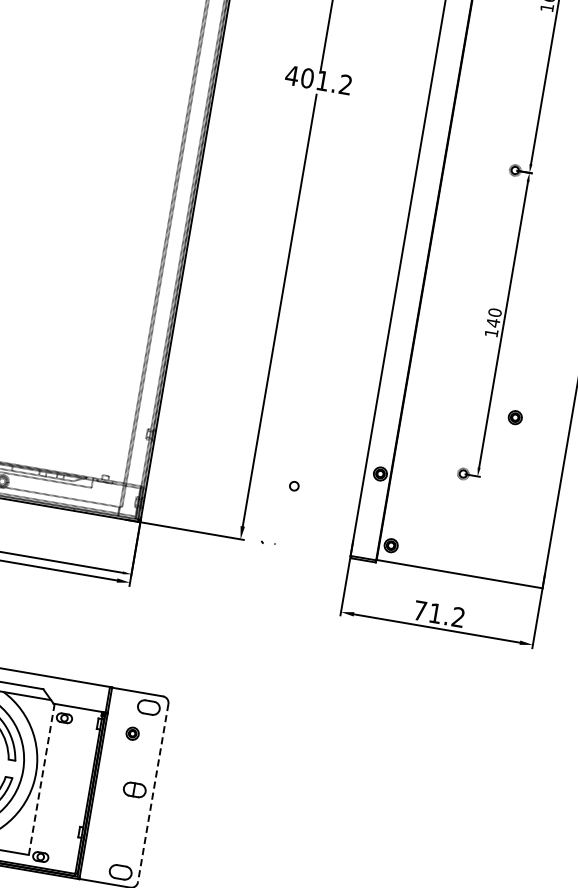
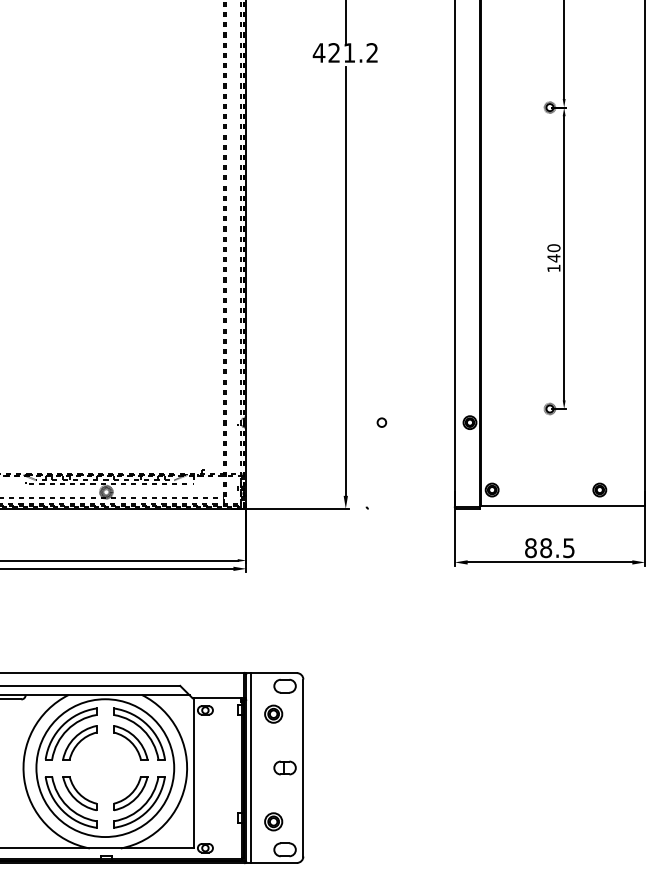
text: (307, 77) -> (334, 52), 401.2 -> 421.2
part: (515, 417) -> (599, 489), moved
circle: (293, 485) -> (381, 422), moved
text: (438, 614) -> (549, 548), 71.2 -> 88.5
part: (132, 733) -> (273, 713), size x1.43
line: (41, 779) -> (193, 773), dashed -> solid
line: (100, 783) -> (250, 767), added
line: (153, 793) -> (303, 768), dashed -> solid
part: (113, 841) -> (273, 821), added

